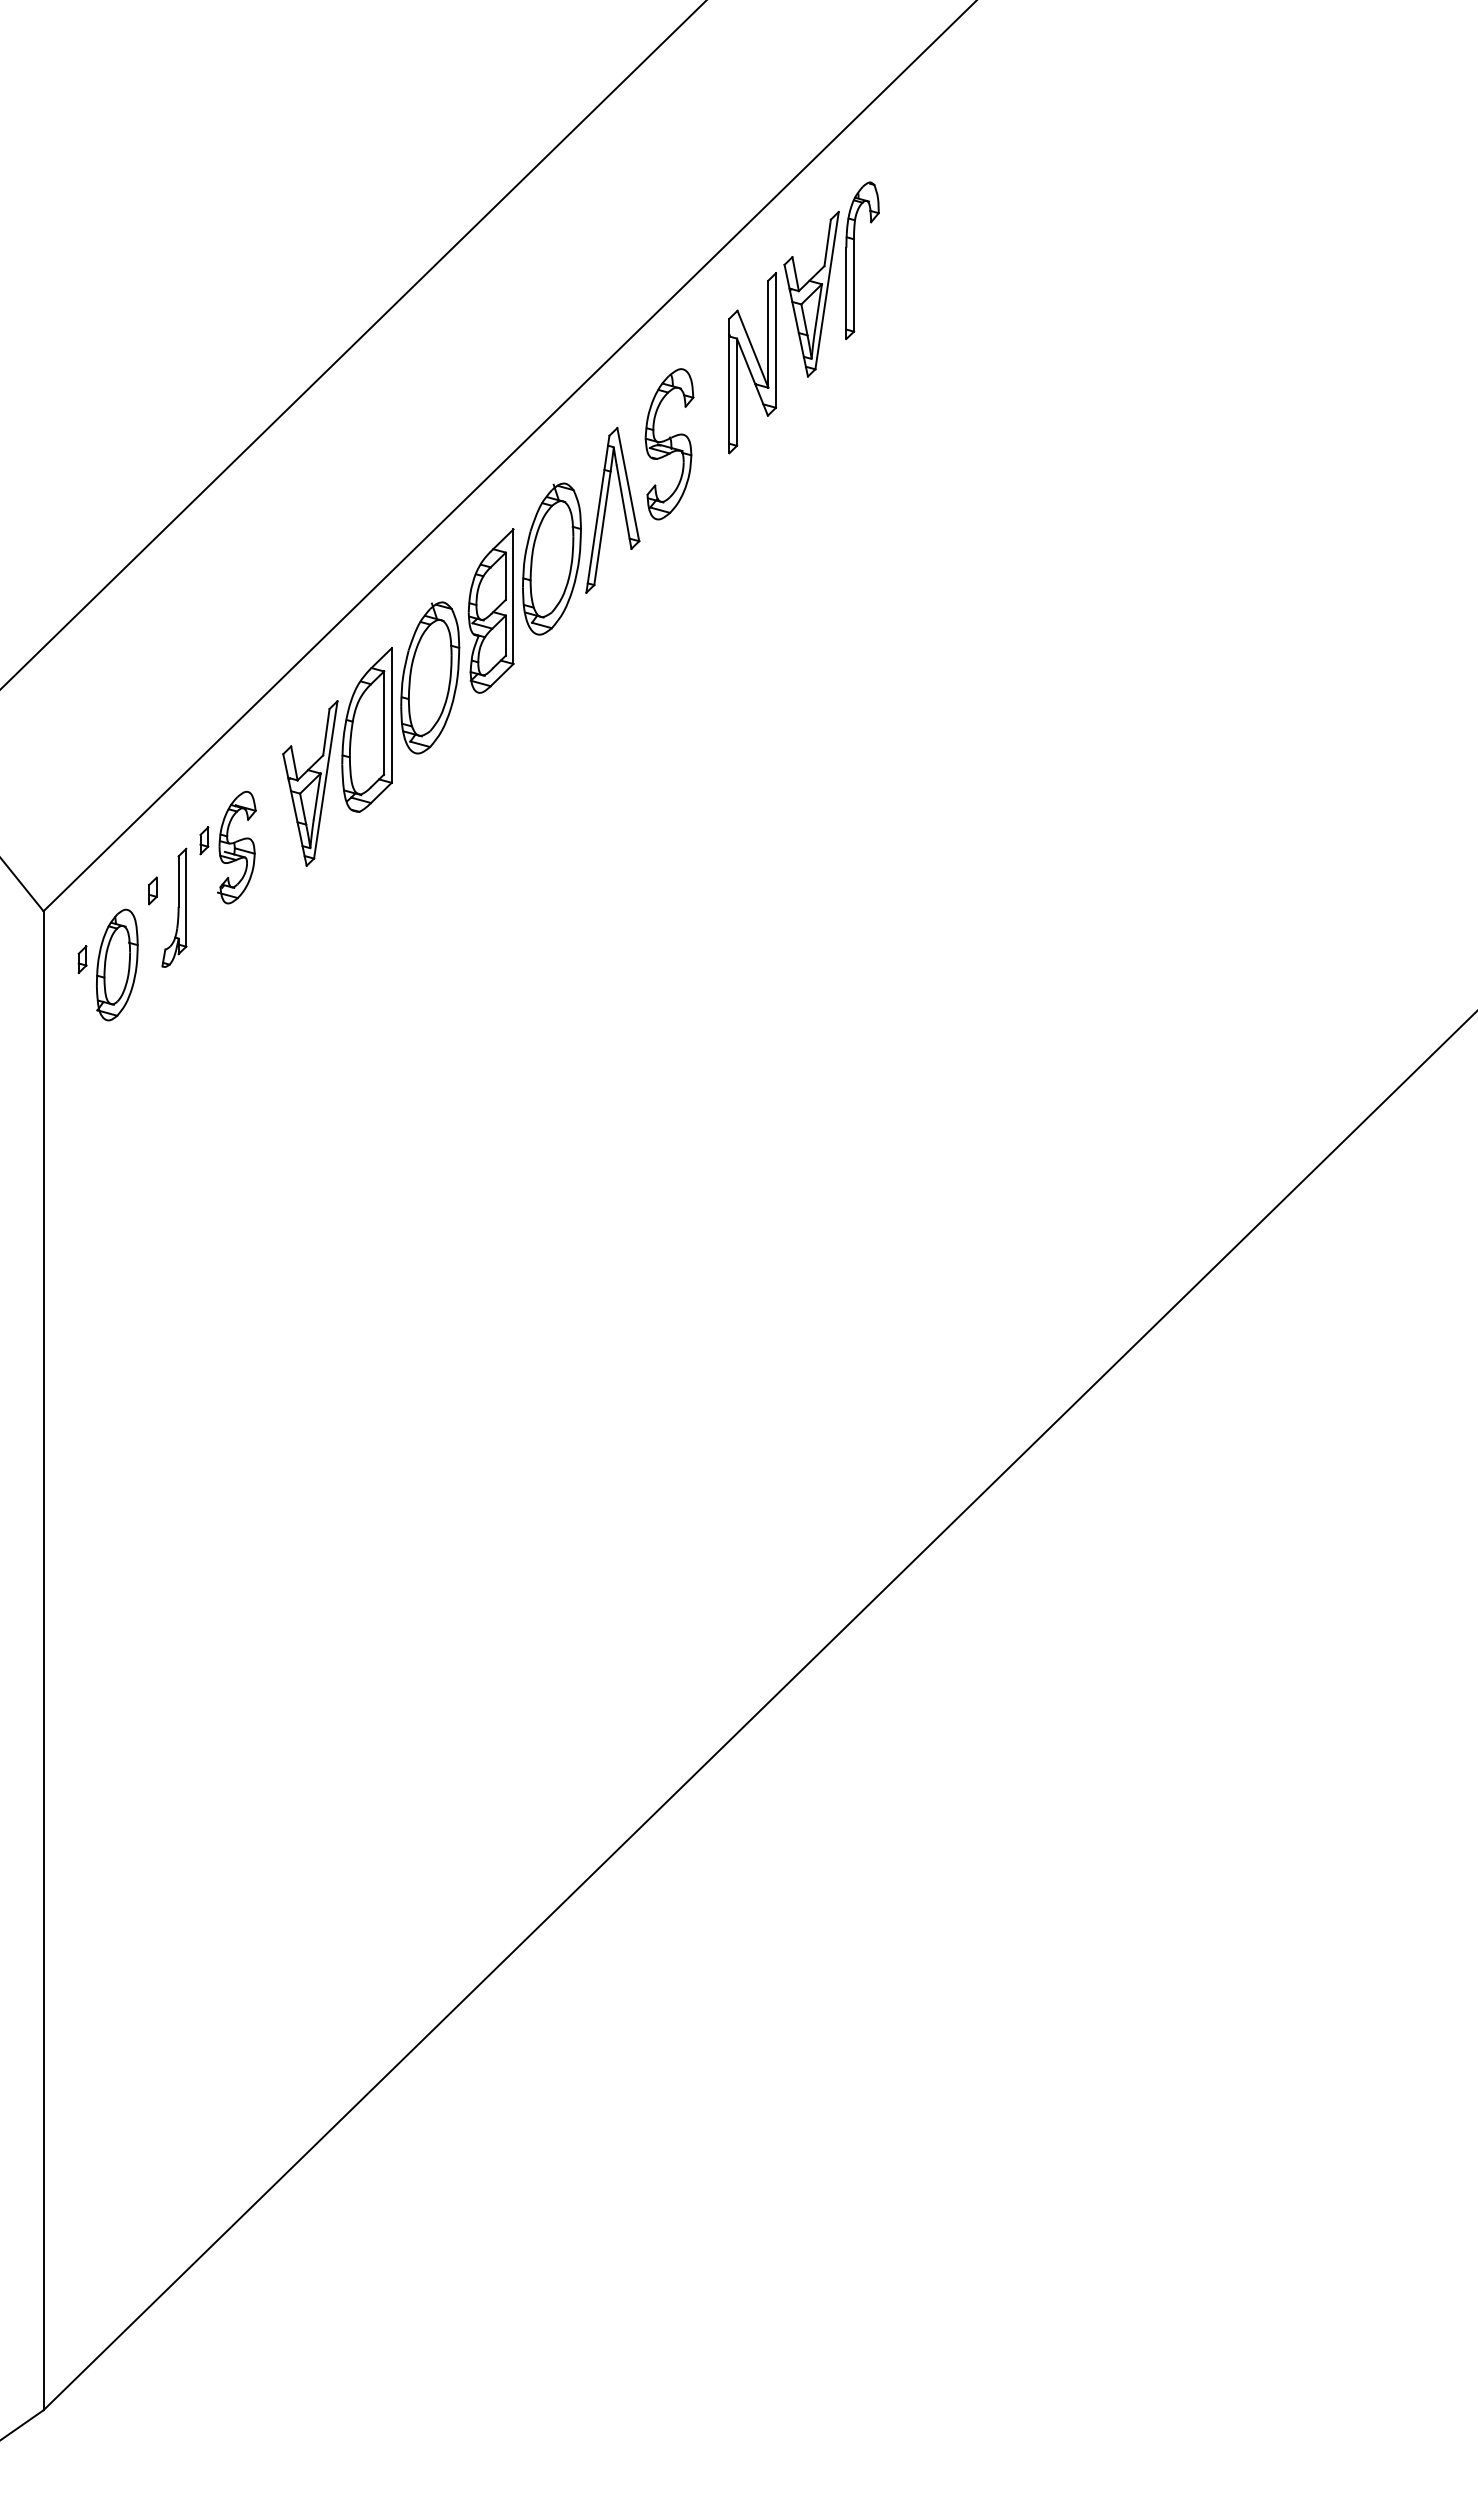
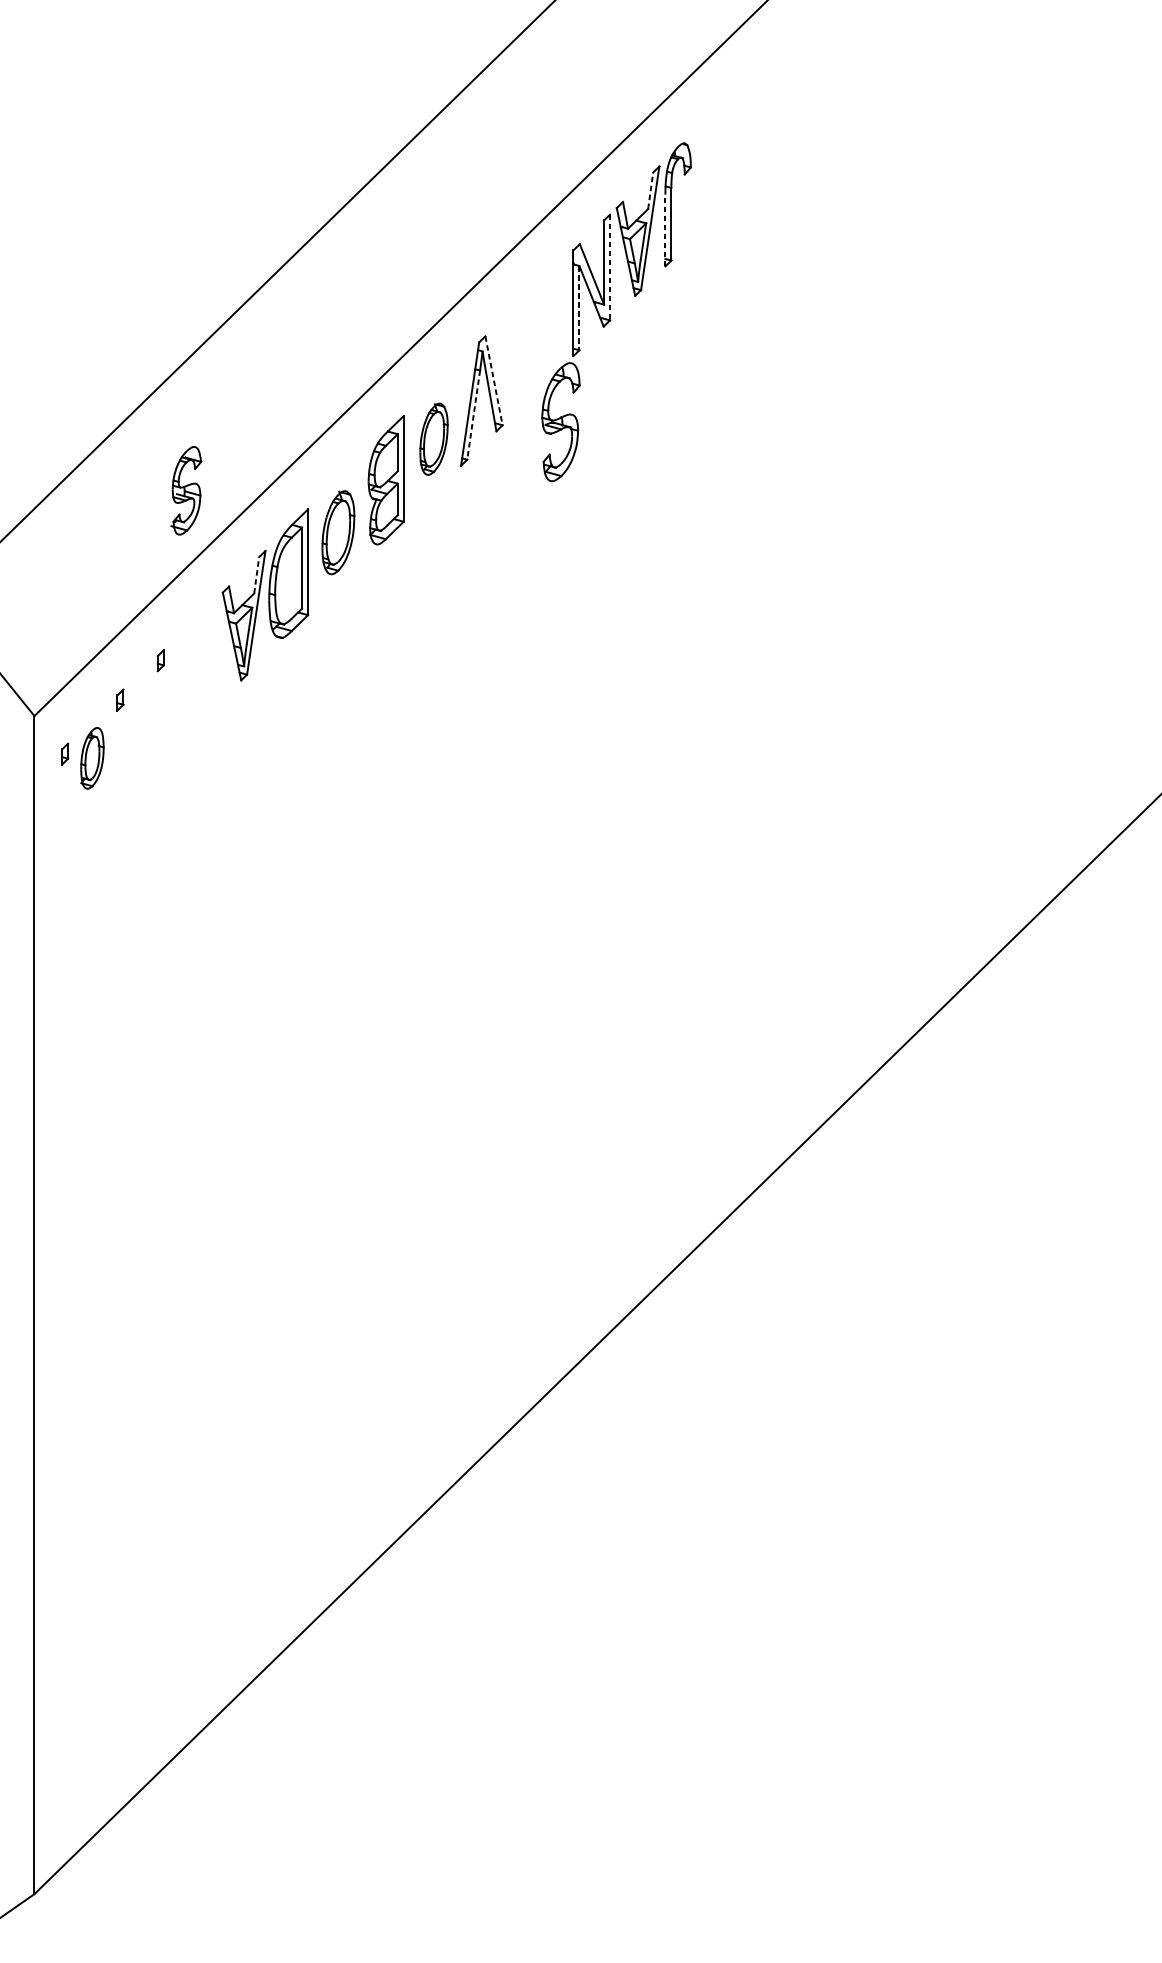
line: (827, 242) -> (650, 190), solid -> dashed
line: (846, 293) -> (665, 230), solid -> dashed
line: (776, 341) -> (610, 268), solid -> dashed
line: (736, 392) -> (579, 308), solid -> dashed
part: (669, 444) -> (560, 422), moved
line: (628, 484) -> (494, 380), solid -> dashed
line: (602, 528) -> (473, 415), solid -> dashed
part: (551, 558) -> (433, 438), size x0.6
part: (430, 677) -> (338, 532), size x0.7
line: (326, 731) -> (256, 574), solid -> dashed
part: (236, 847) -> (186, 490), moved
part: (174, 907) -> (137, 713), removed
part: (117, 964) -> (92, 757), size x0.7

